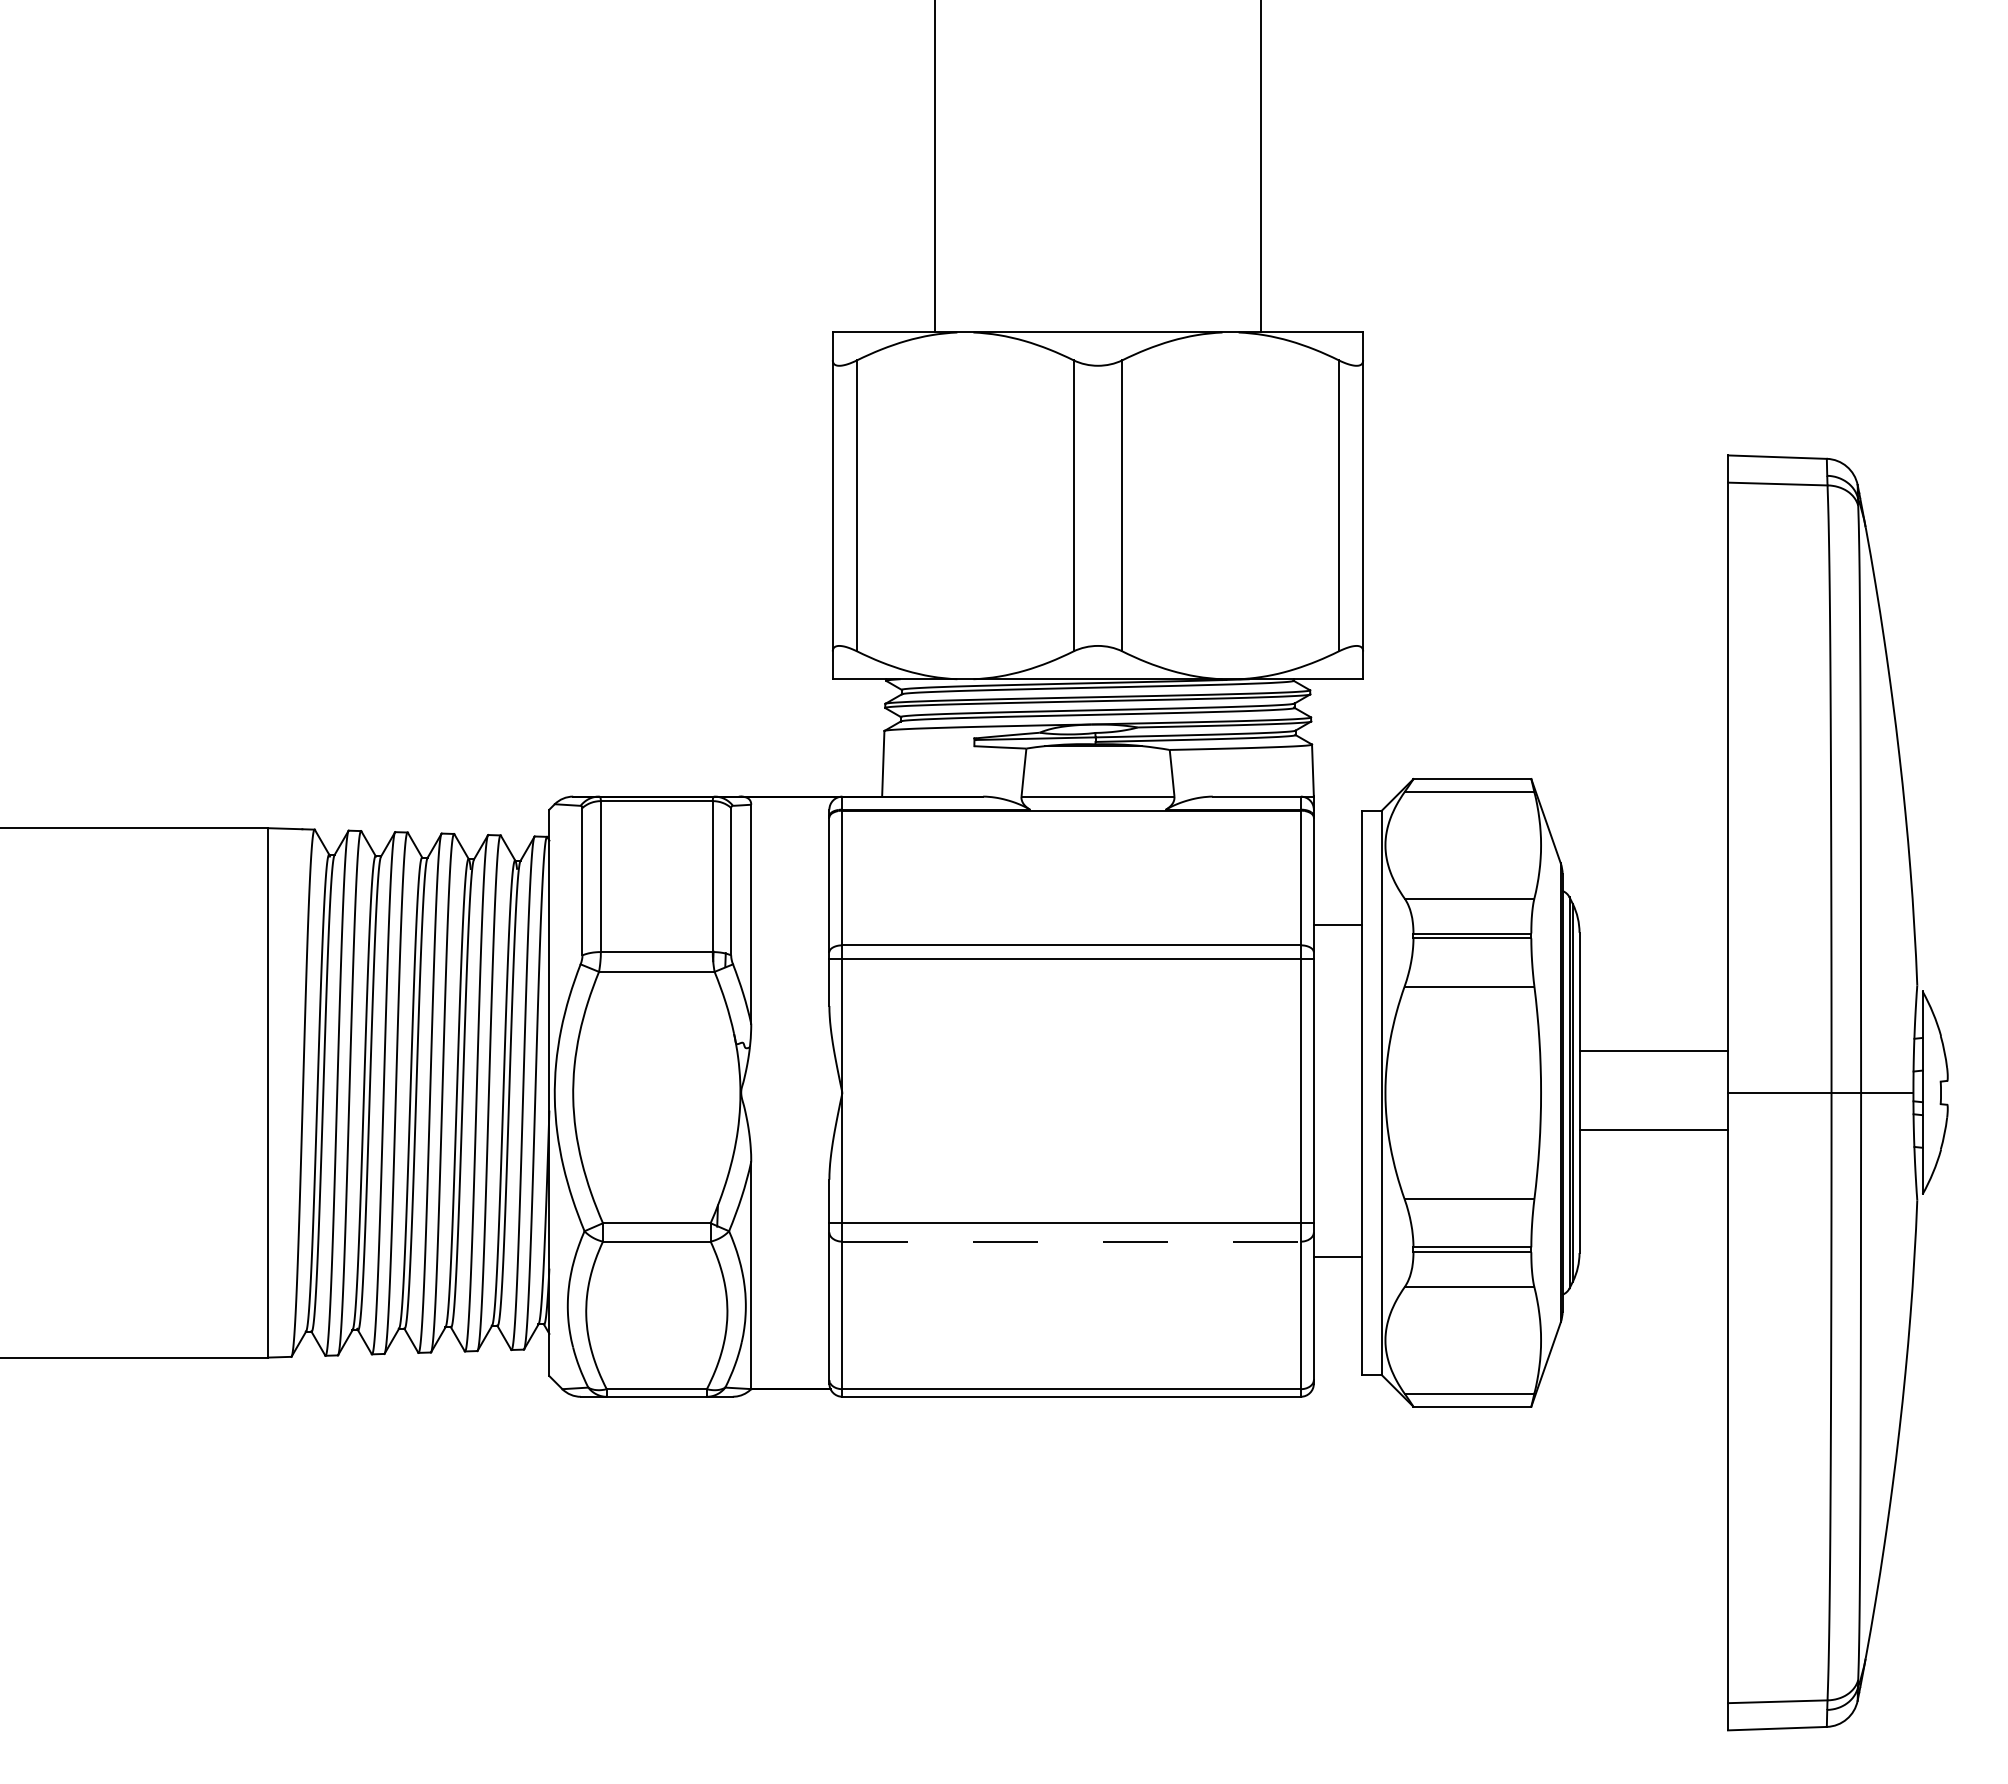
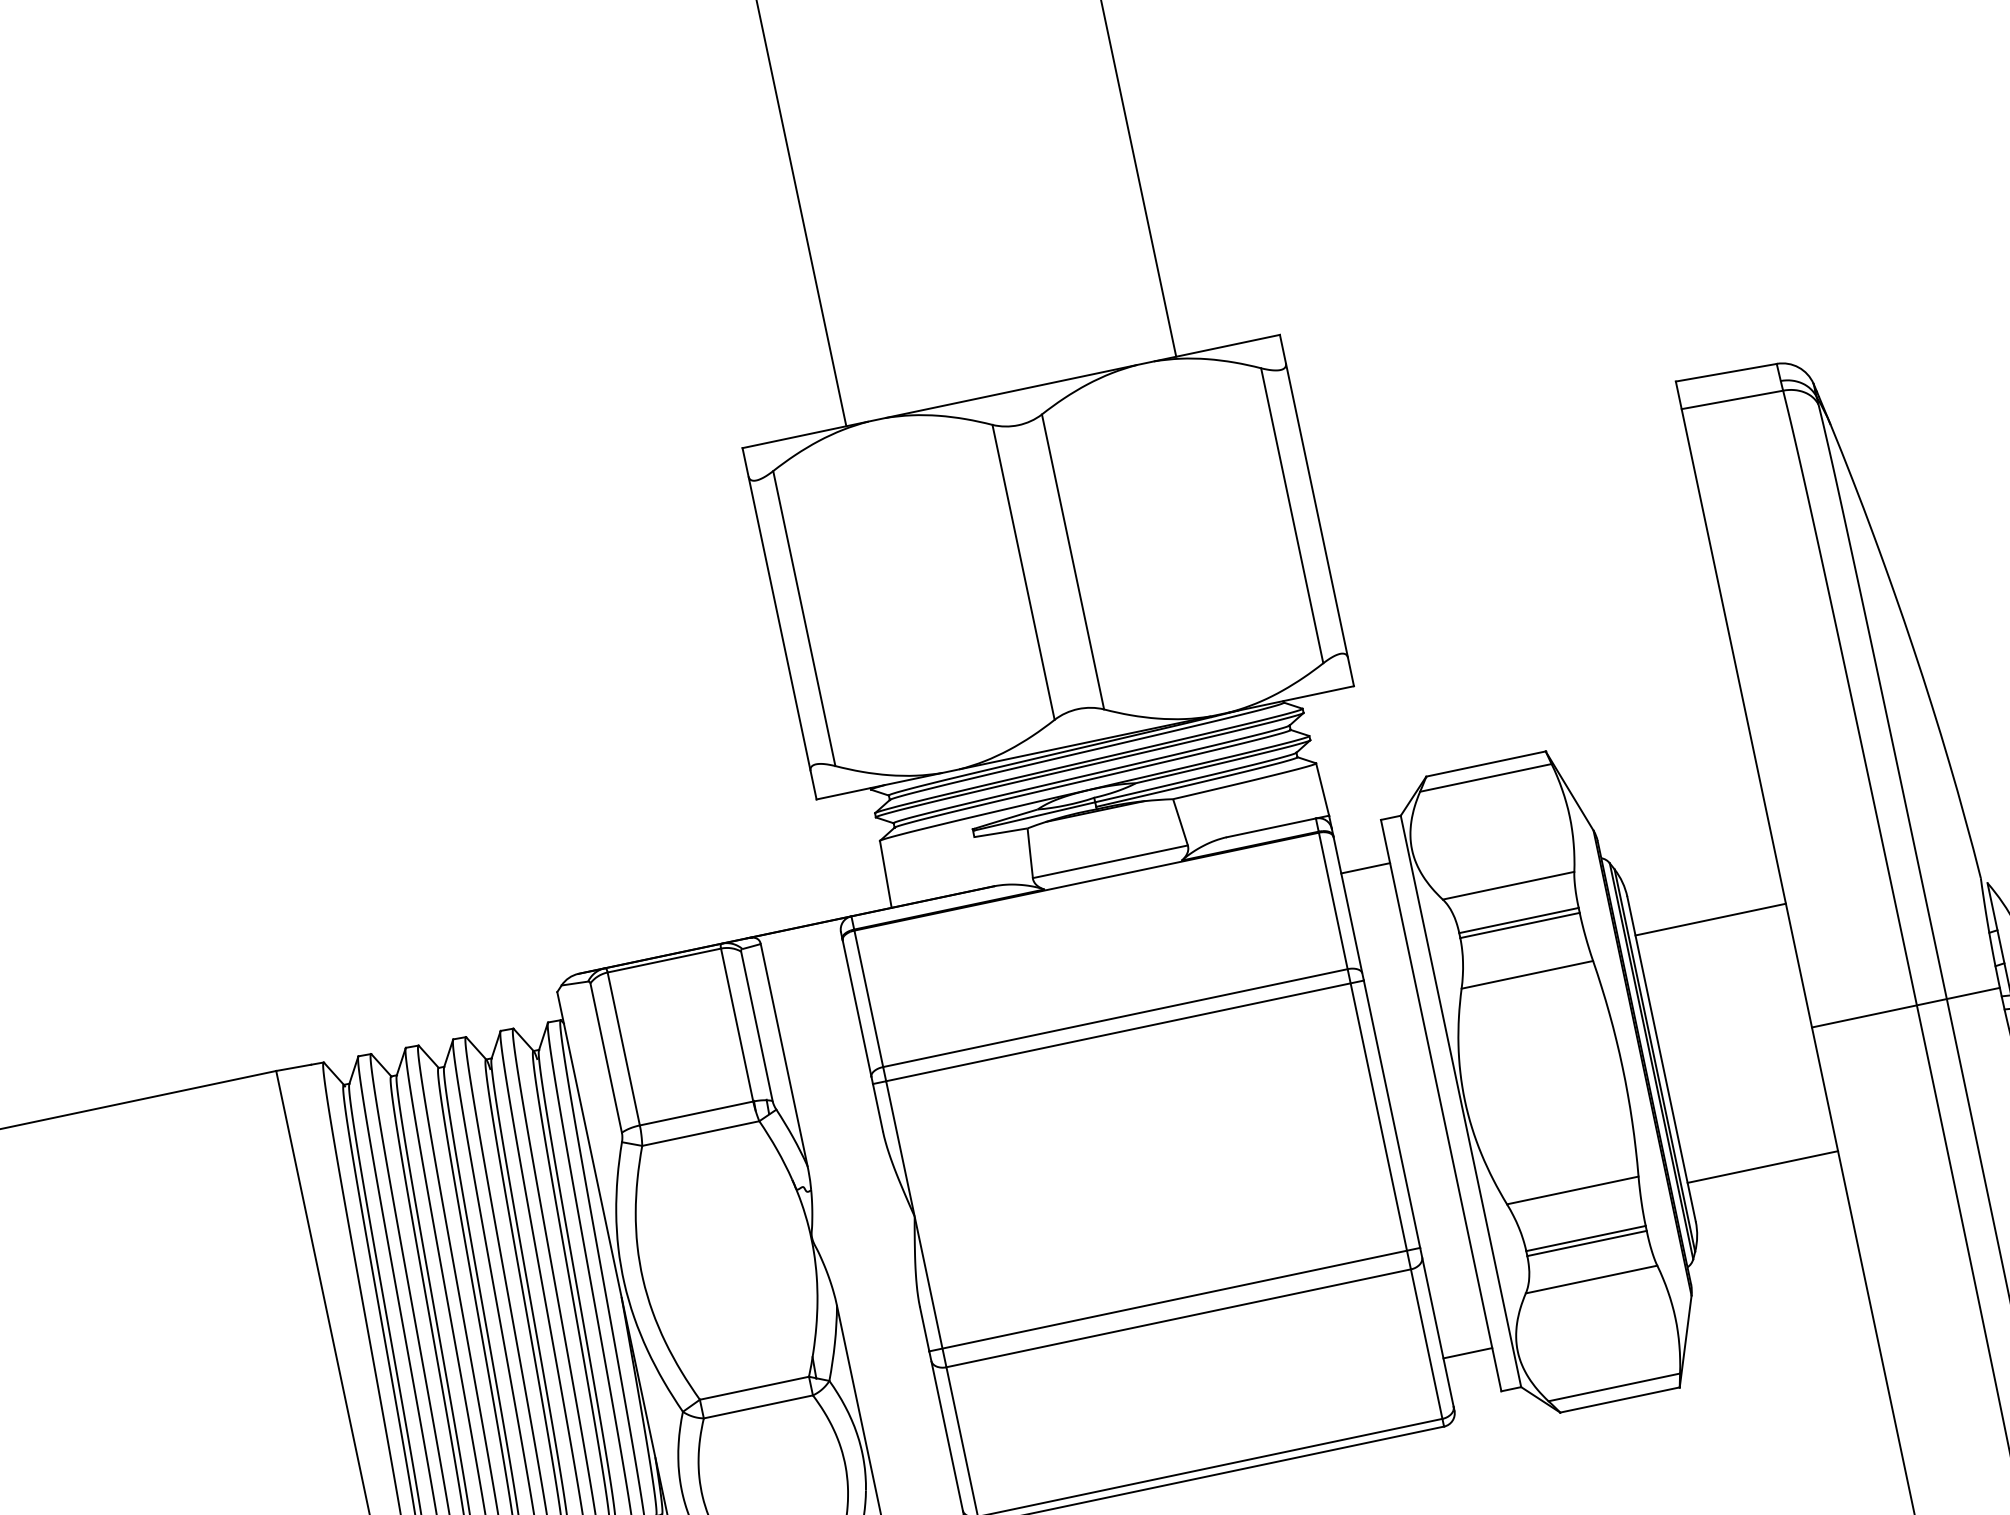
line: (1337, 924) -> (1365, 868), moved
line: (1653, 1050) -> (1710, 919), moved
line: (1653, 1130) -> (1762, 1167), moved
line: (1072, 1241) -> (1179, 1318), dashed -> solid
line: (1337, 1257) -> (1467, 1353), moved

